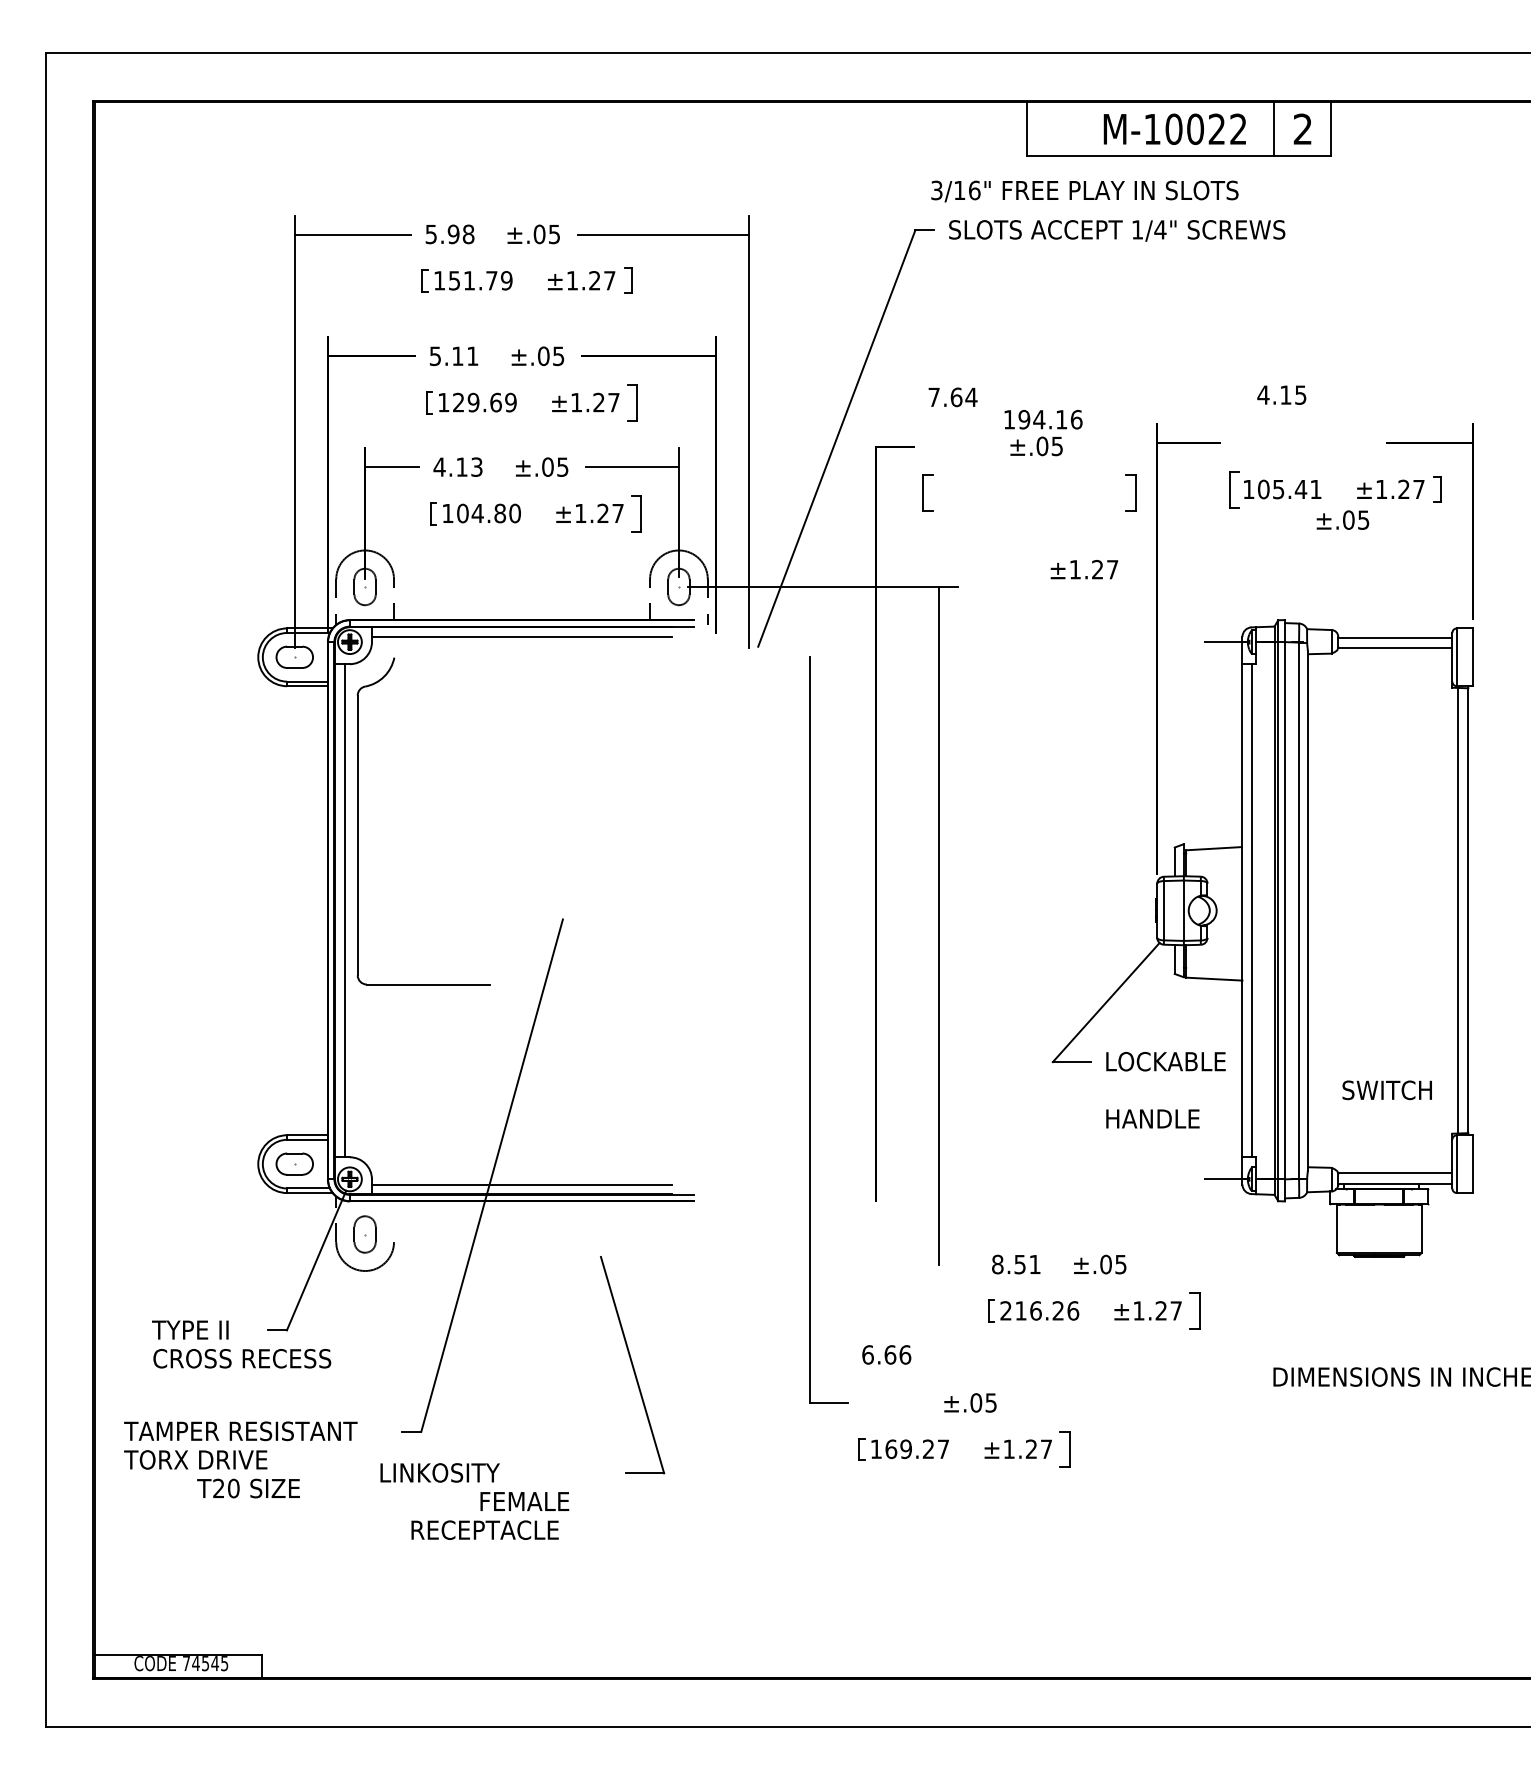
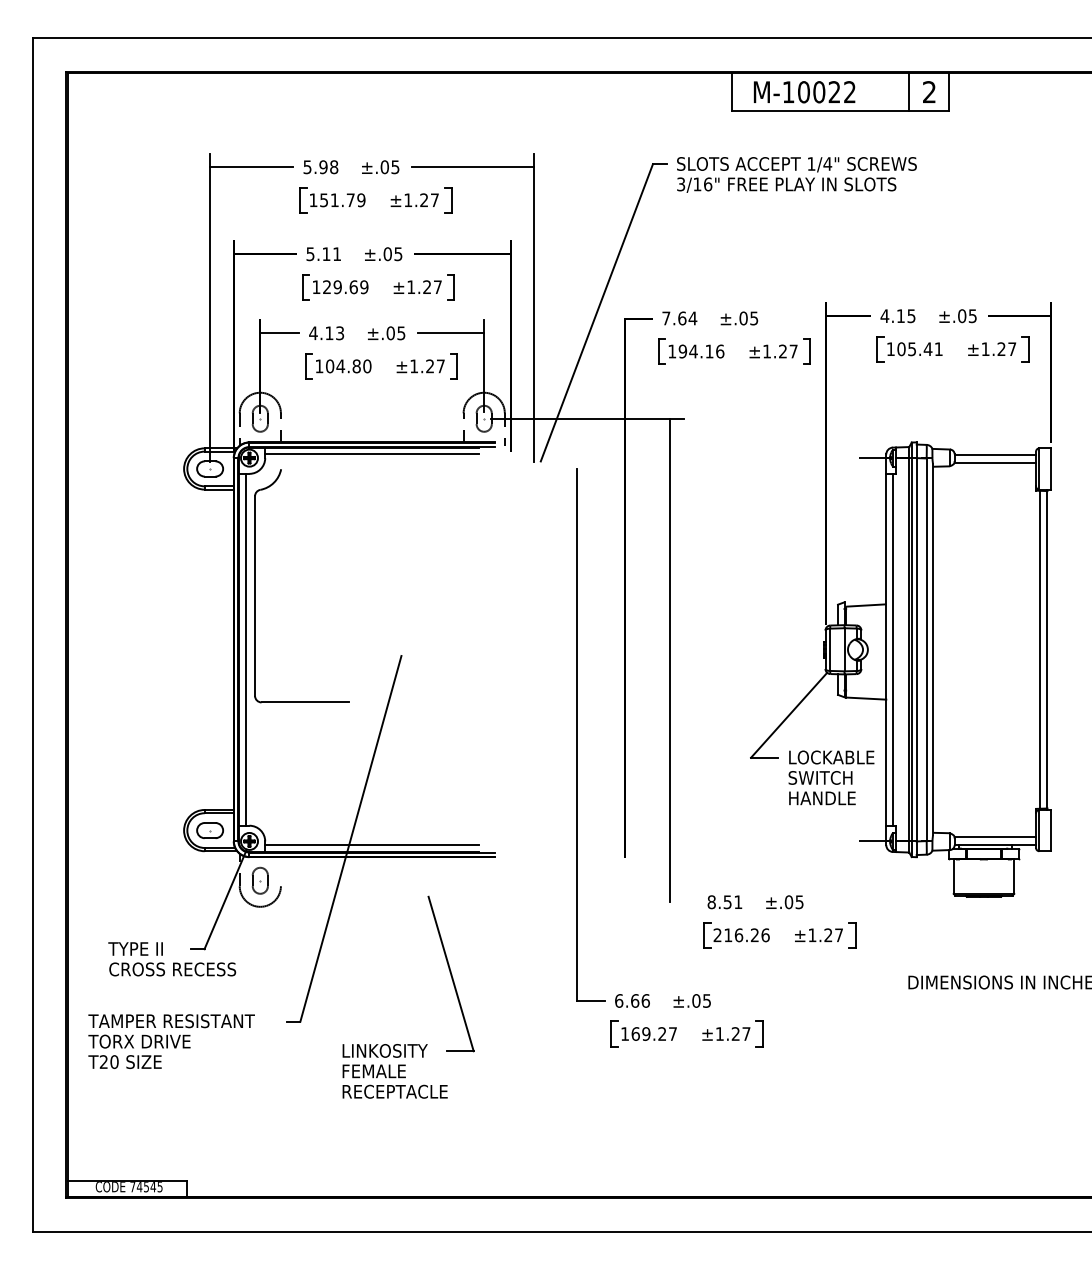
text: (1174, 128) -> (804, 91), moved
text: (1084, 191) -> (786, 185), moved
part: (424, 280) -> (302, 200), size x1.67
part: (628, 280) -> (448, 200), size x1.43
text: (1281, 394) -> (897, 315), moved
text: (952, 397) -> (679, 318), moved
part: (429, 402) -> (306, 287), size x1.67
text: (1043, 419) -> (696, 351), moved
part: (1437, 489) -> (1025, 349), size x1.43
part: (433, 513) -> (309, 366), size x1.67
text: (1342, 519) -> (957, 315), moved
text: (1084, 569) -> (773, 351), moved
text: (1386, 1090) -> (819, 778), moved
part: (991, 1310) -> (707, 935), size x1.67
text: (886, 1354) -> (632, 1000), moved
part: (861, 1449) -> (614, 1034), size x1.67
text: (439, 1472) -> (384, 1050), moved
text: (248, 1488) -> (125, 1062), moved
text: (484, 1529) -> (394, 1091), moved

